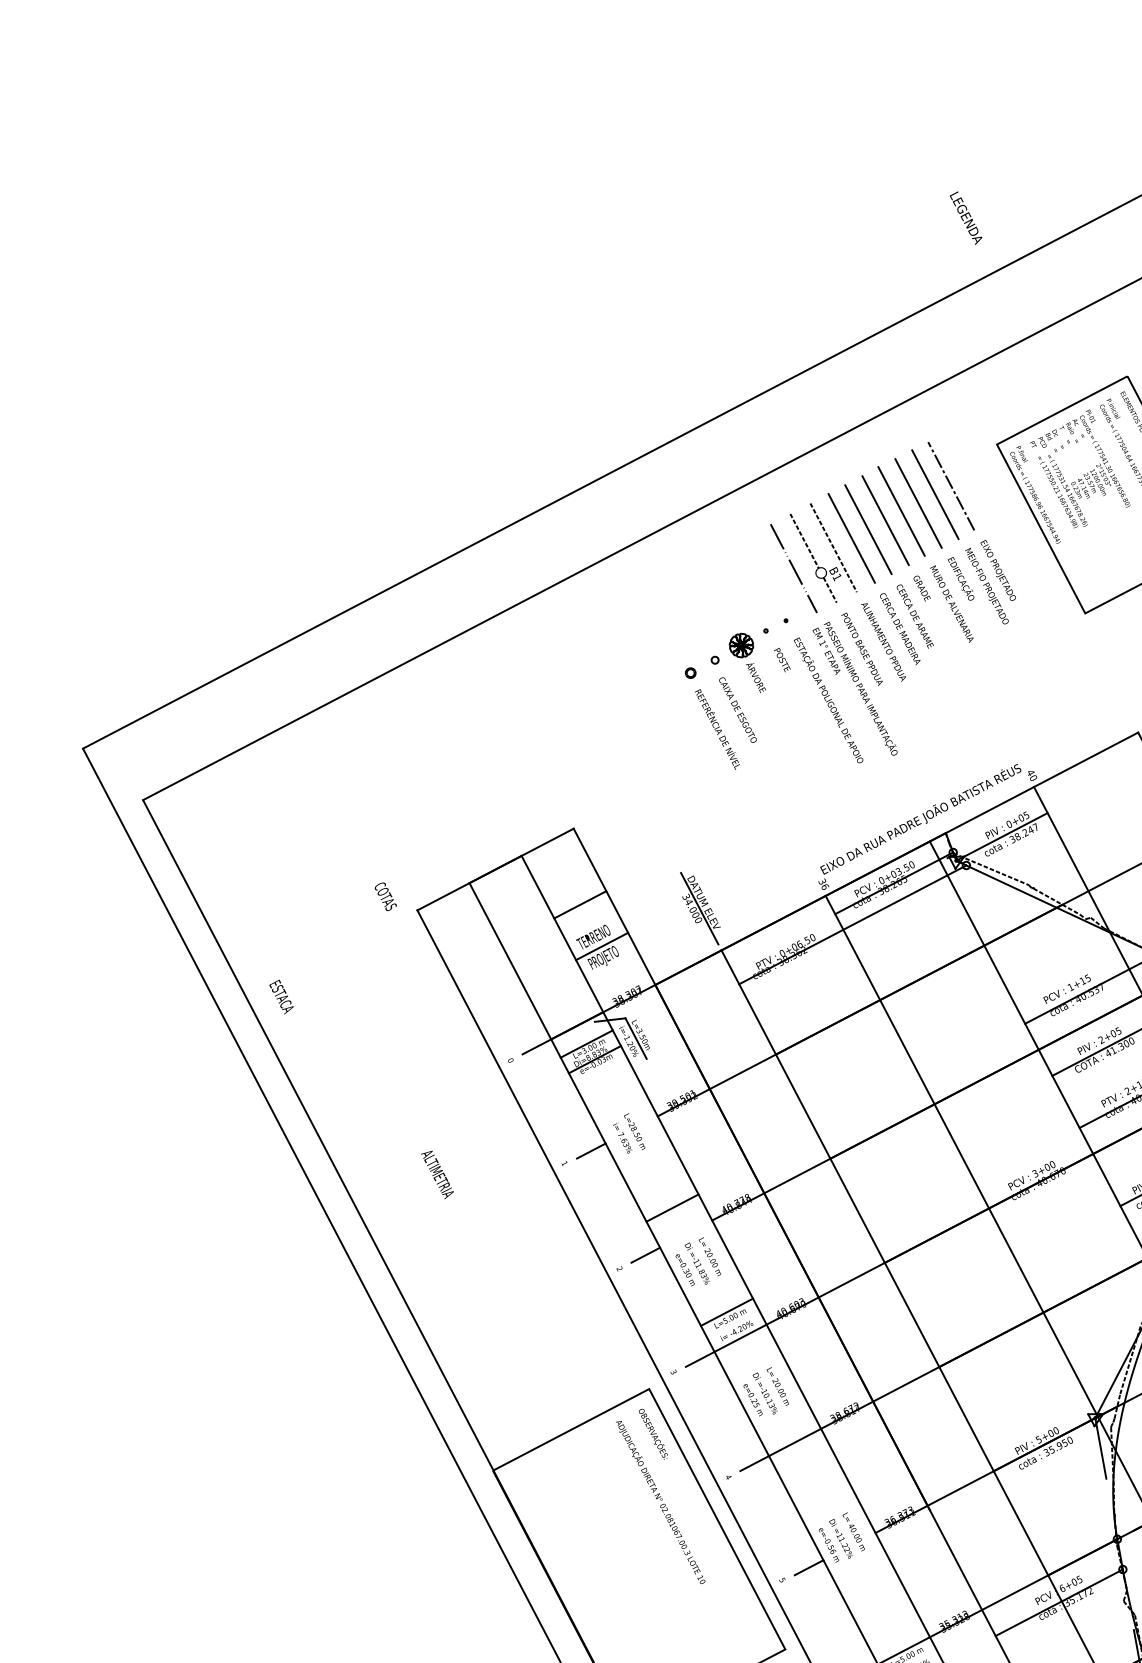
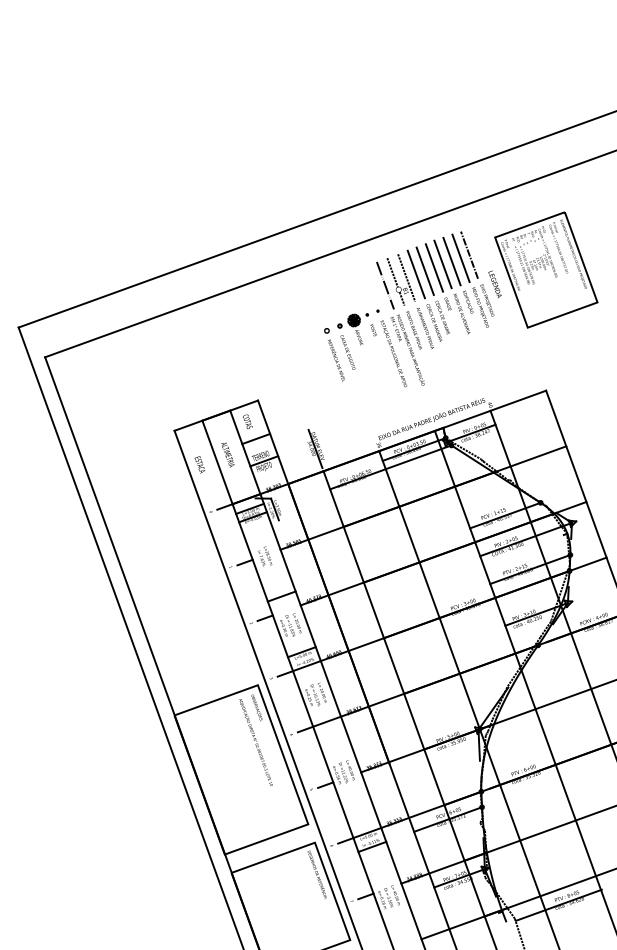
text: (965, 218) -> (494, 284), moved
text: (385, 896) -> (247, 421), moved
text: (280, 996) -> (199, 464), moved
text: (436, 1173) -> (227, 454), moved

